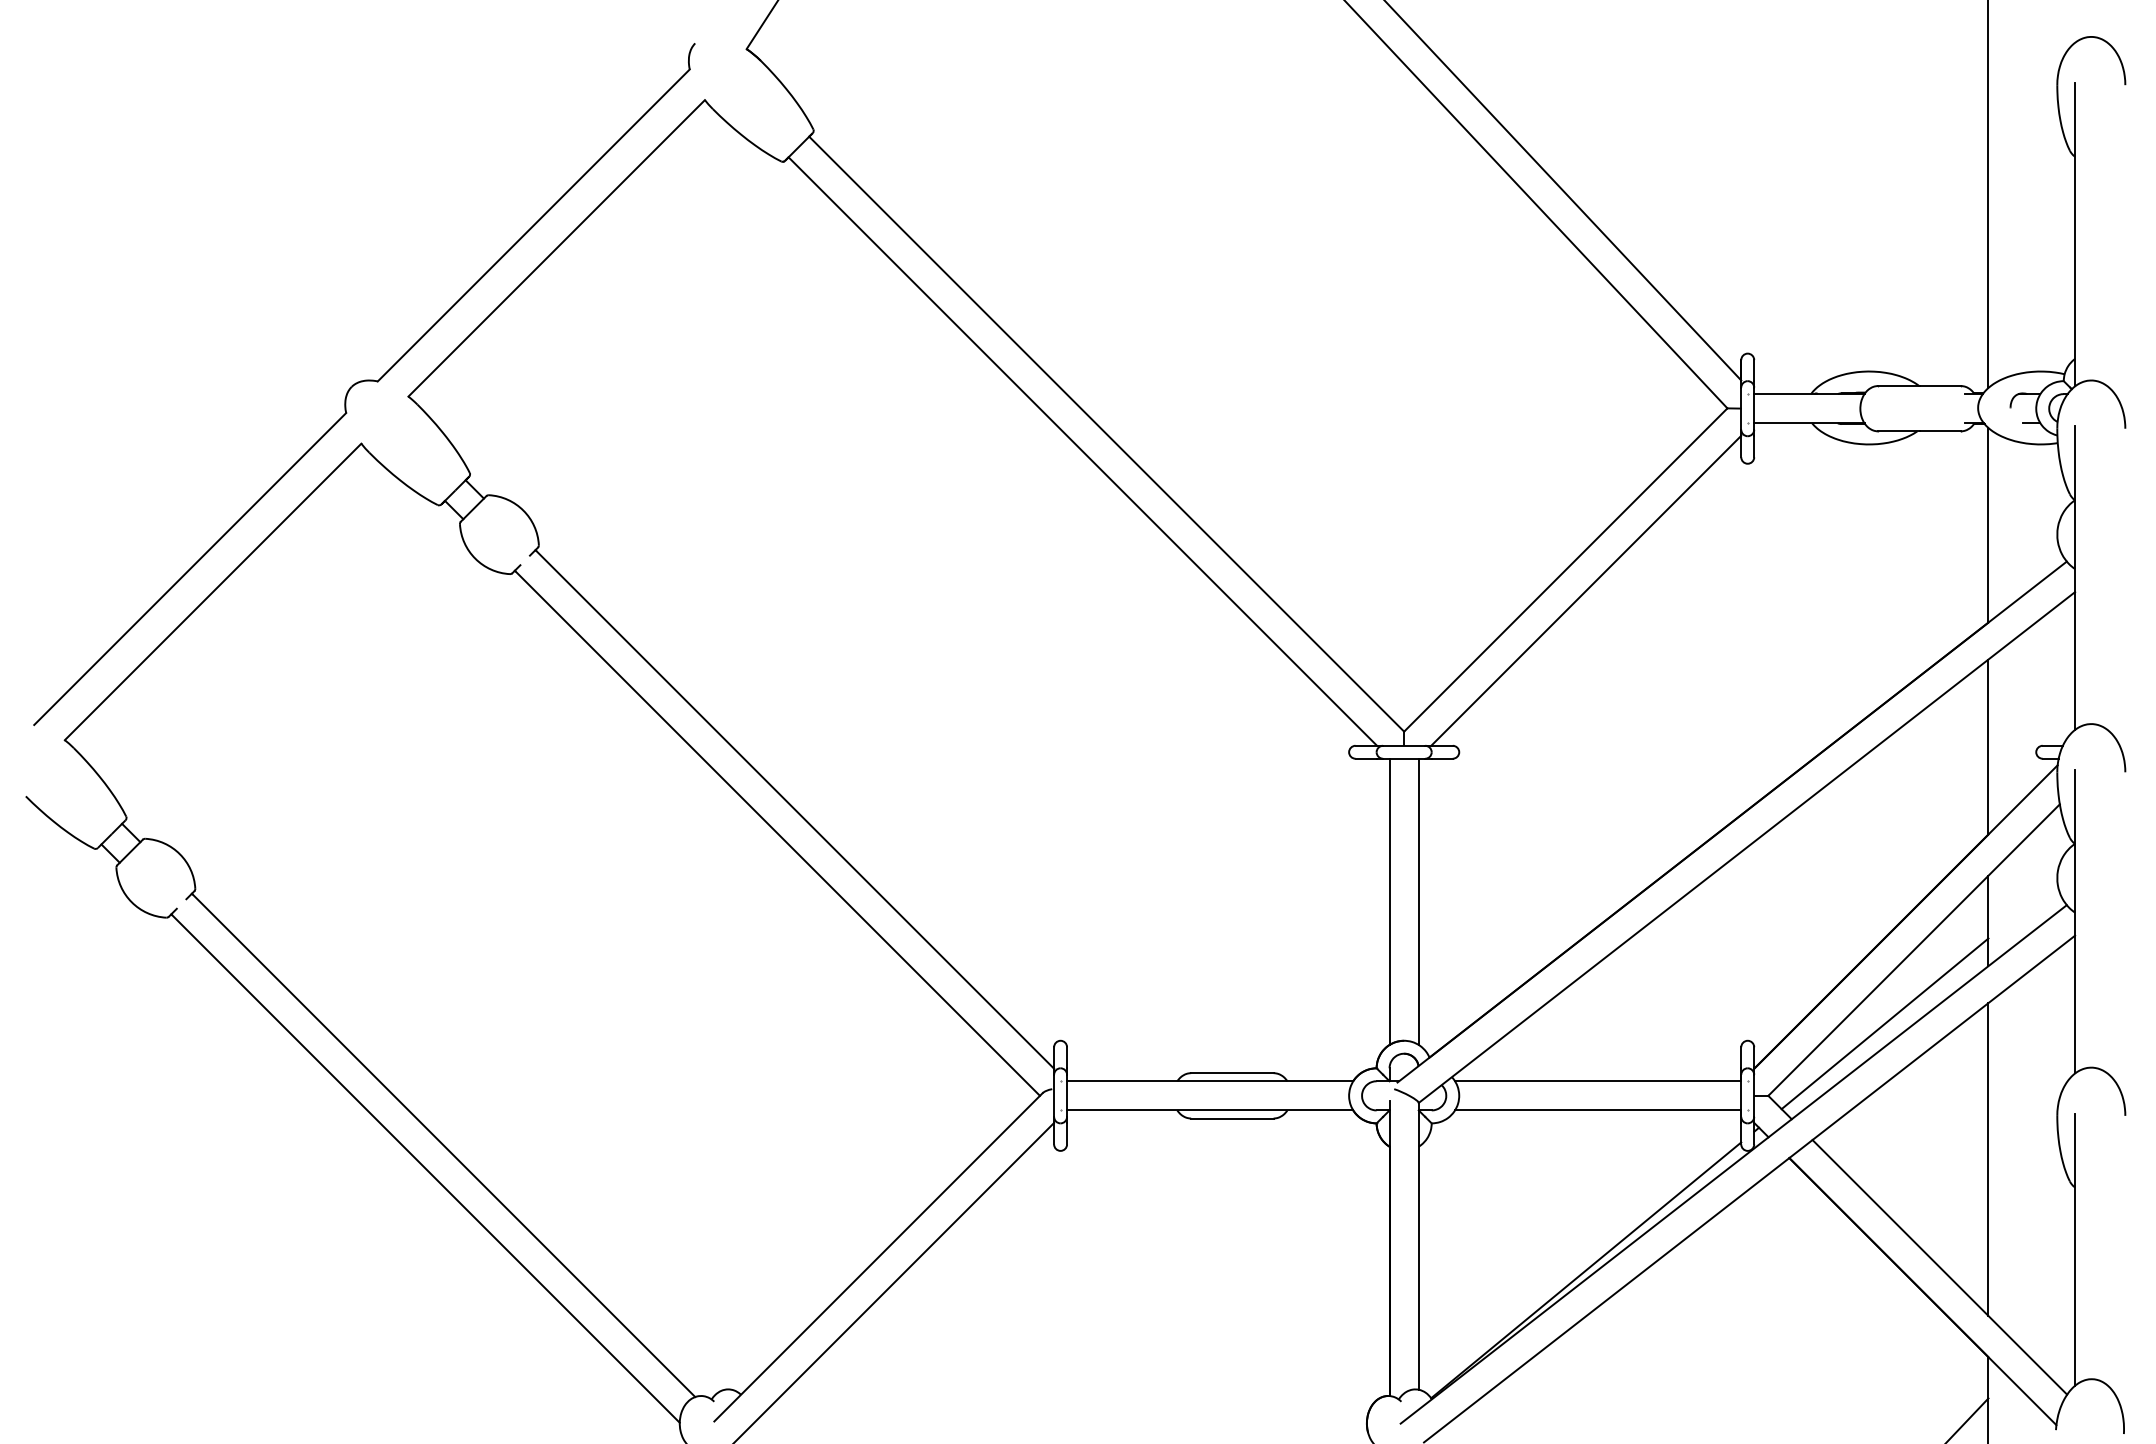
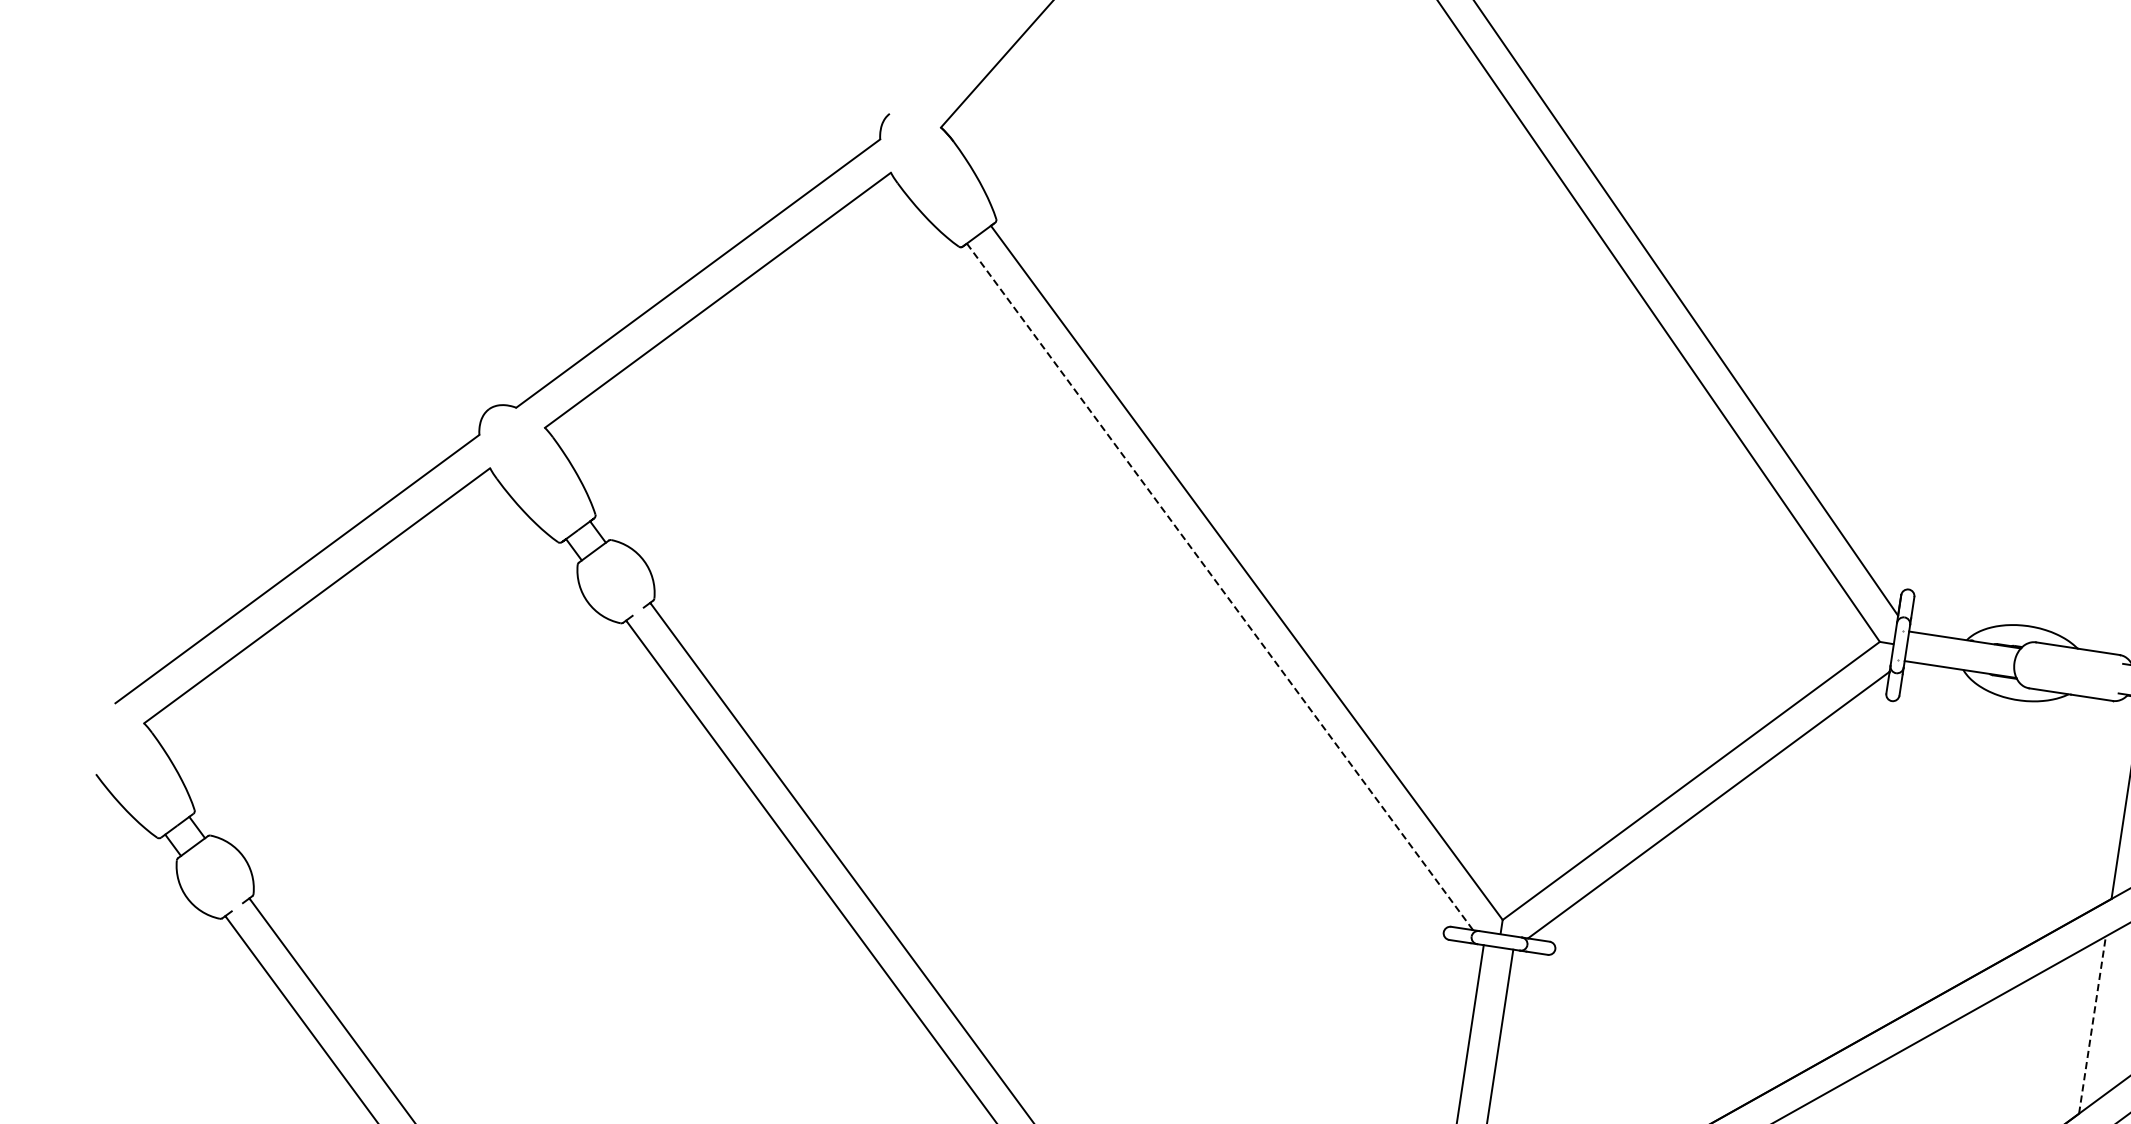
line: (1083, 451) -> (1220, 586), solid -> dashed
line: (1988, 746) -> (2092, 1024), solid -> dashed

